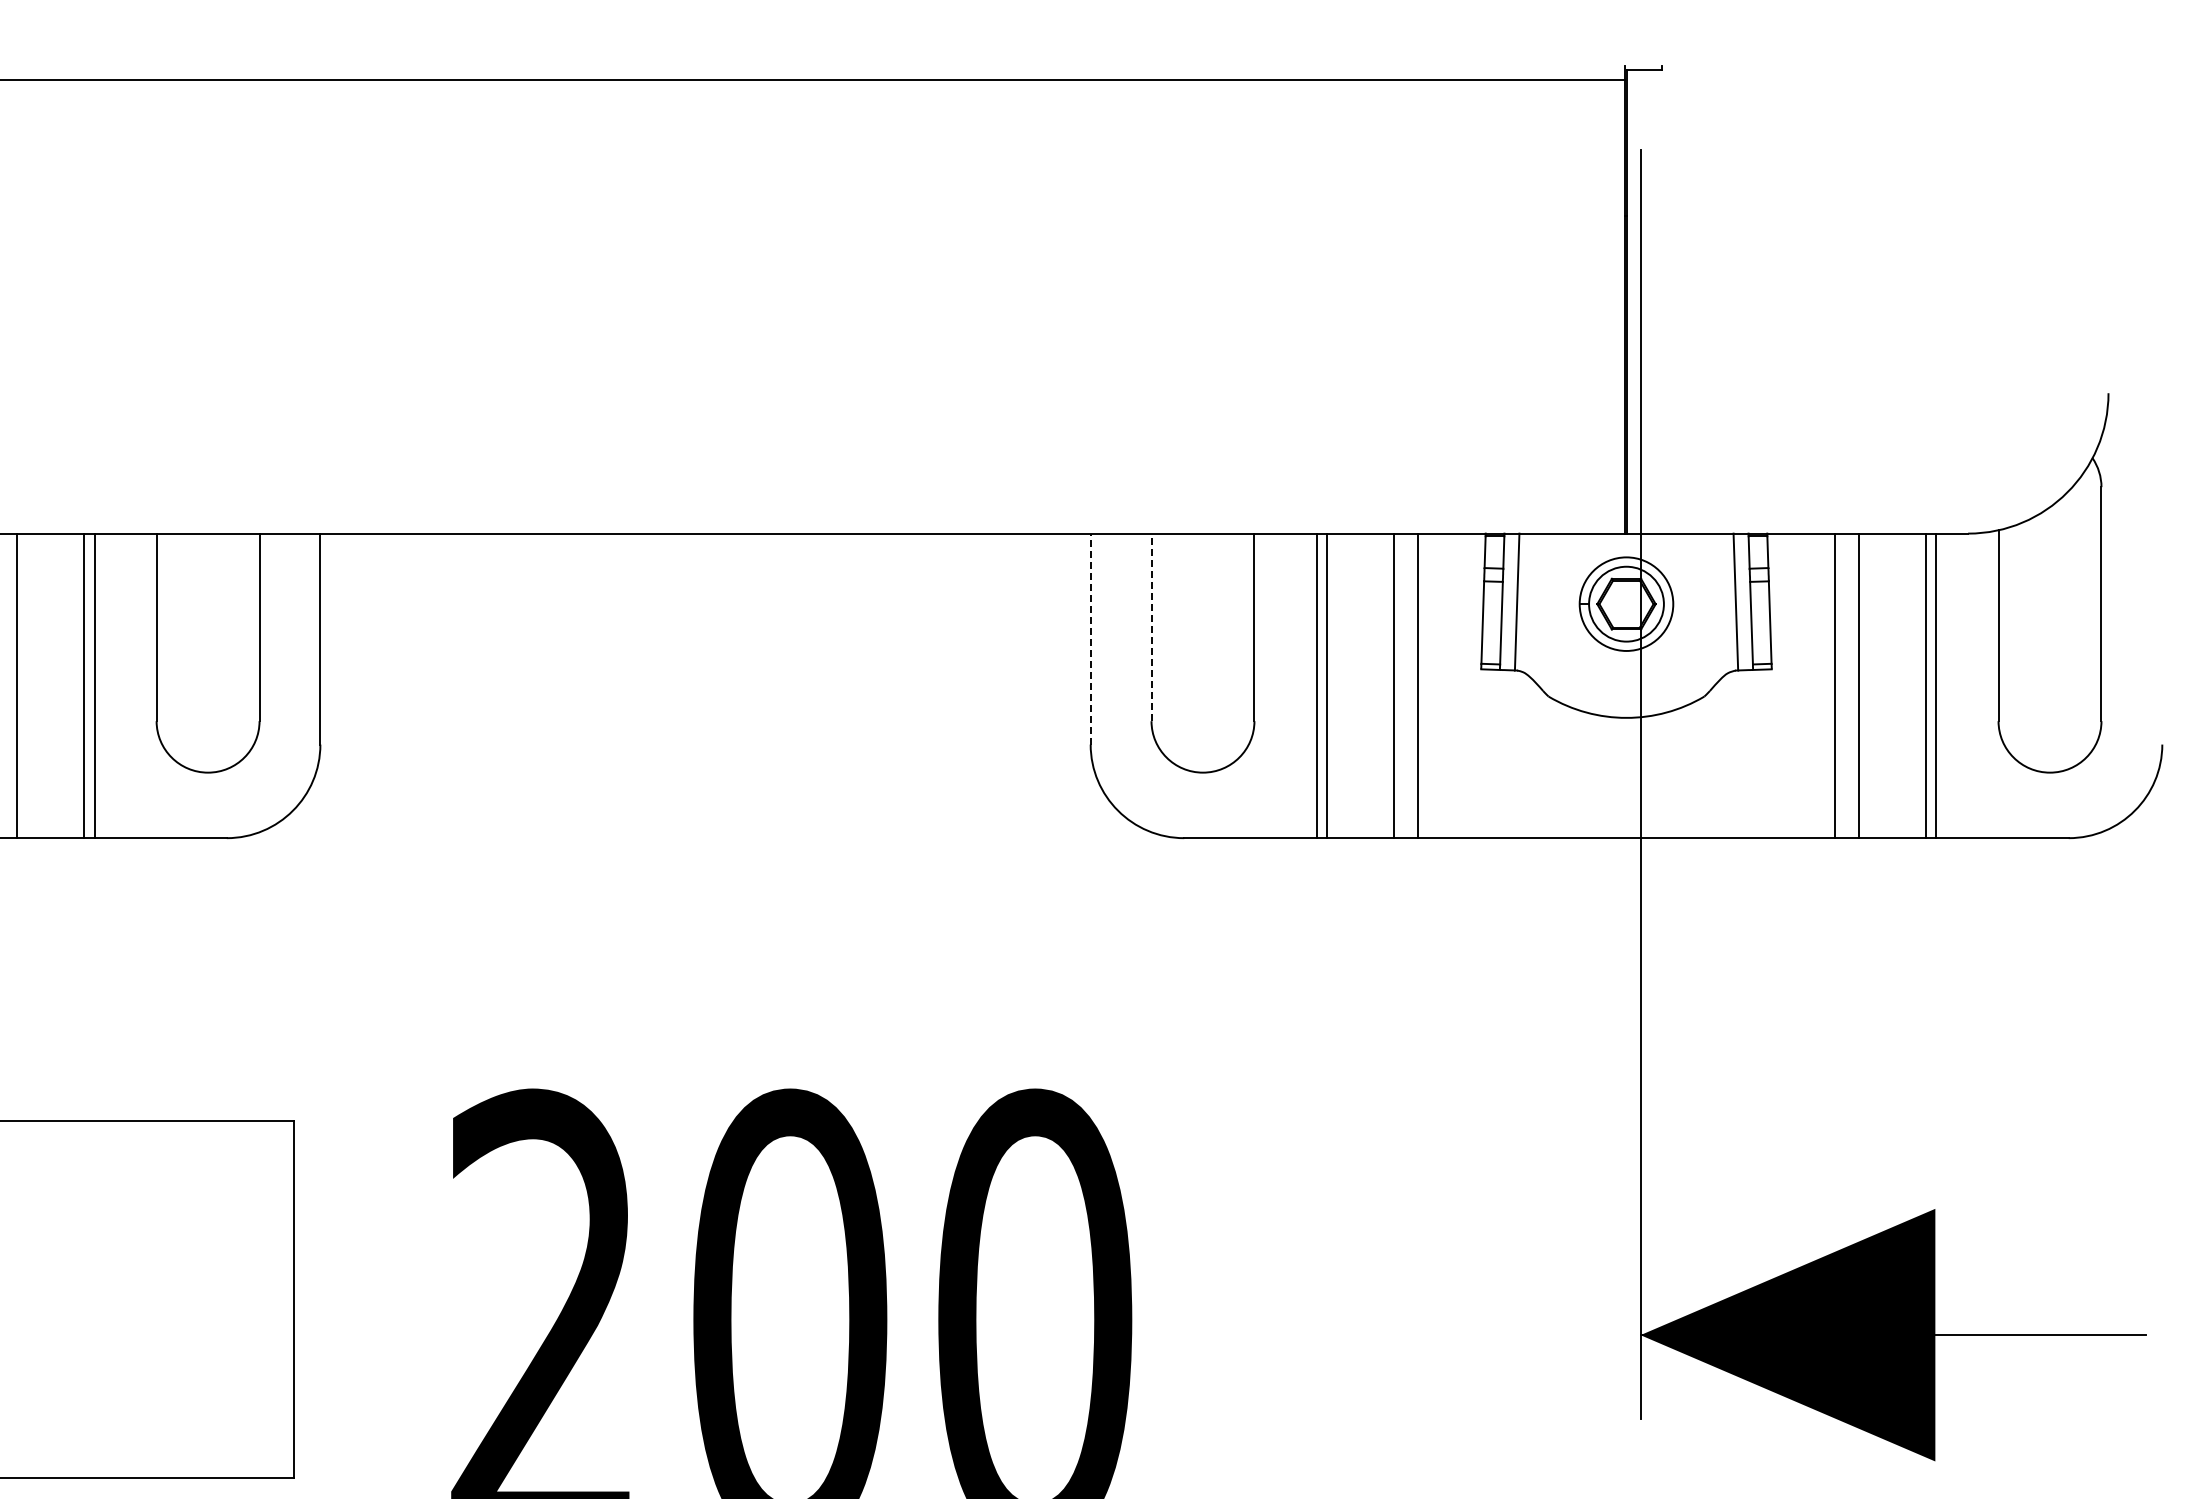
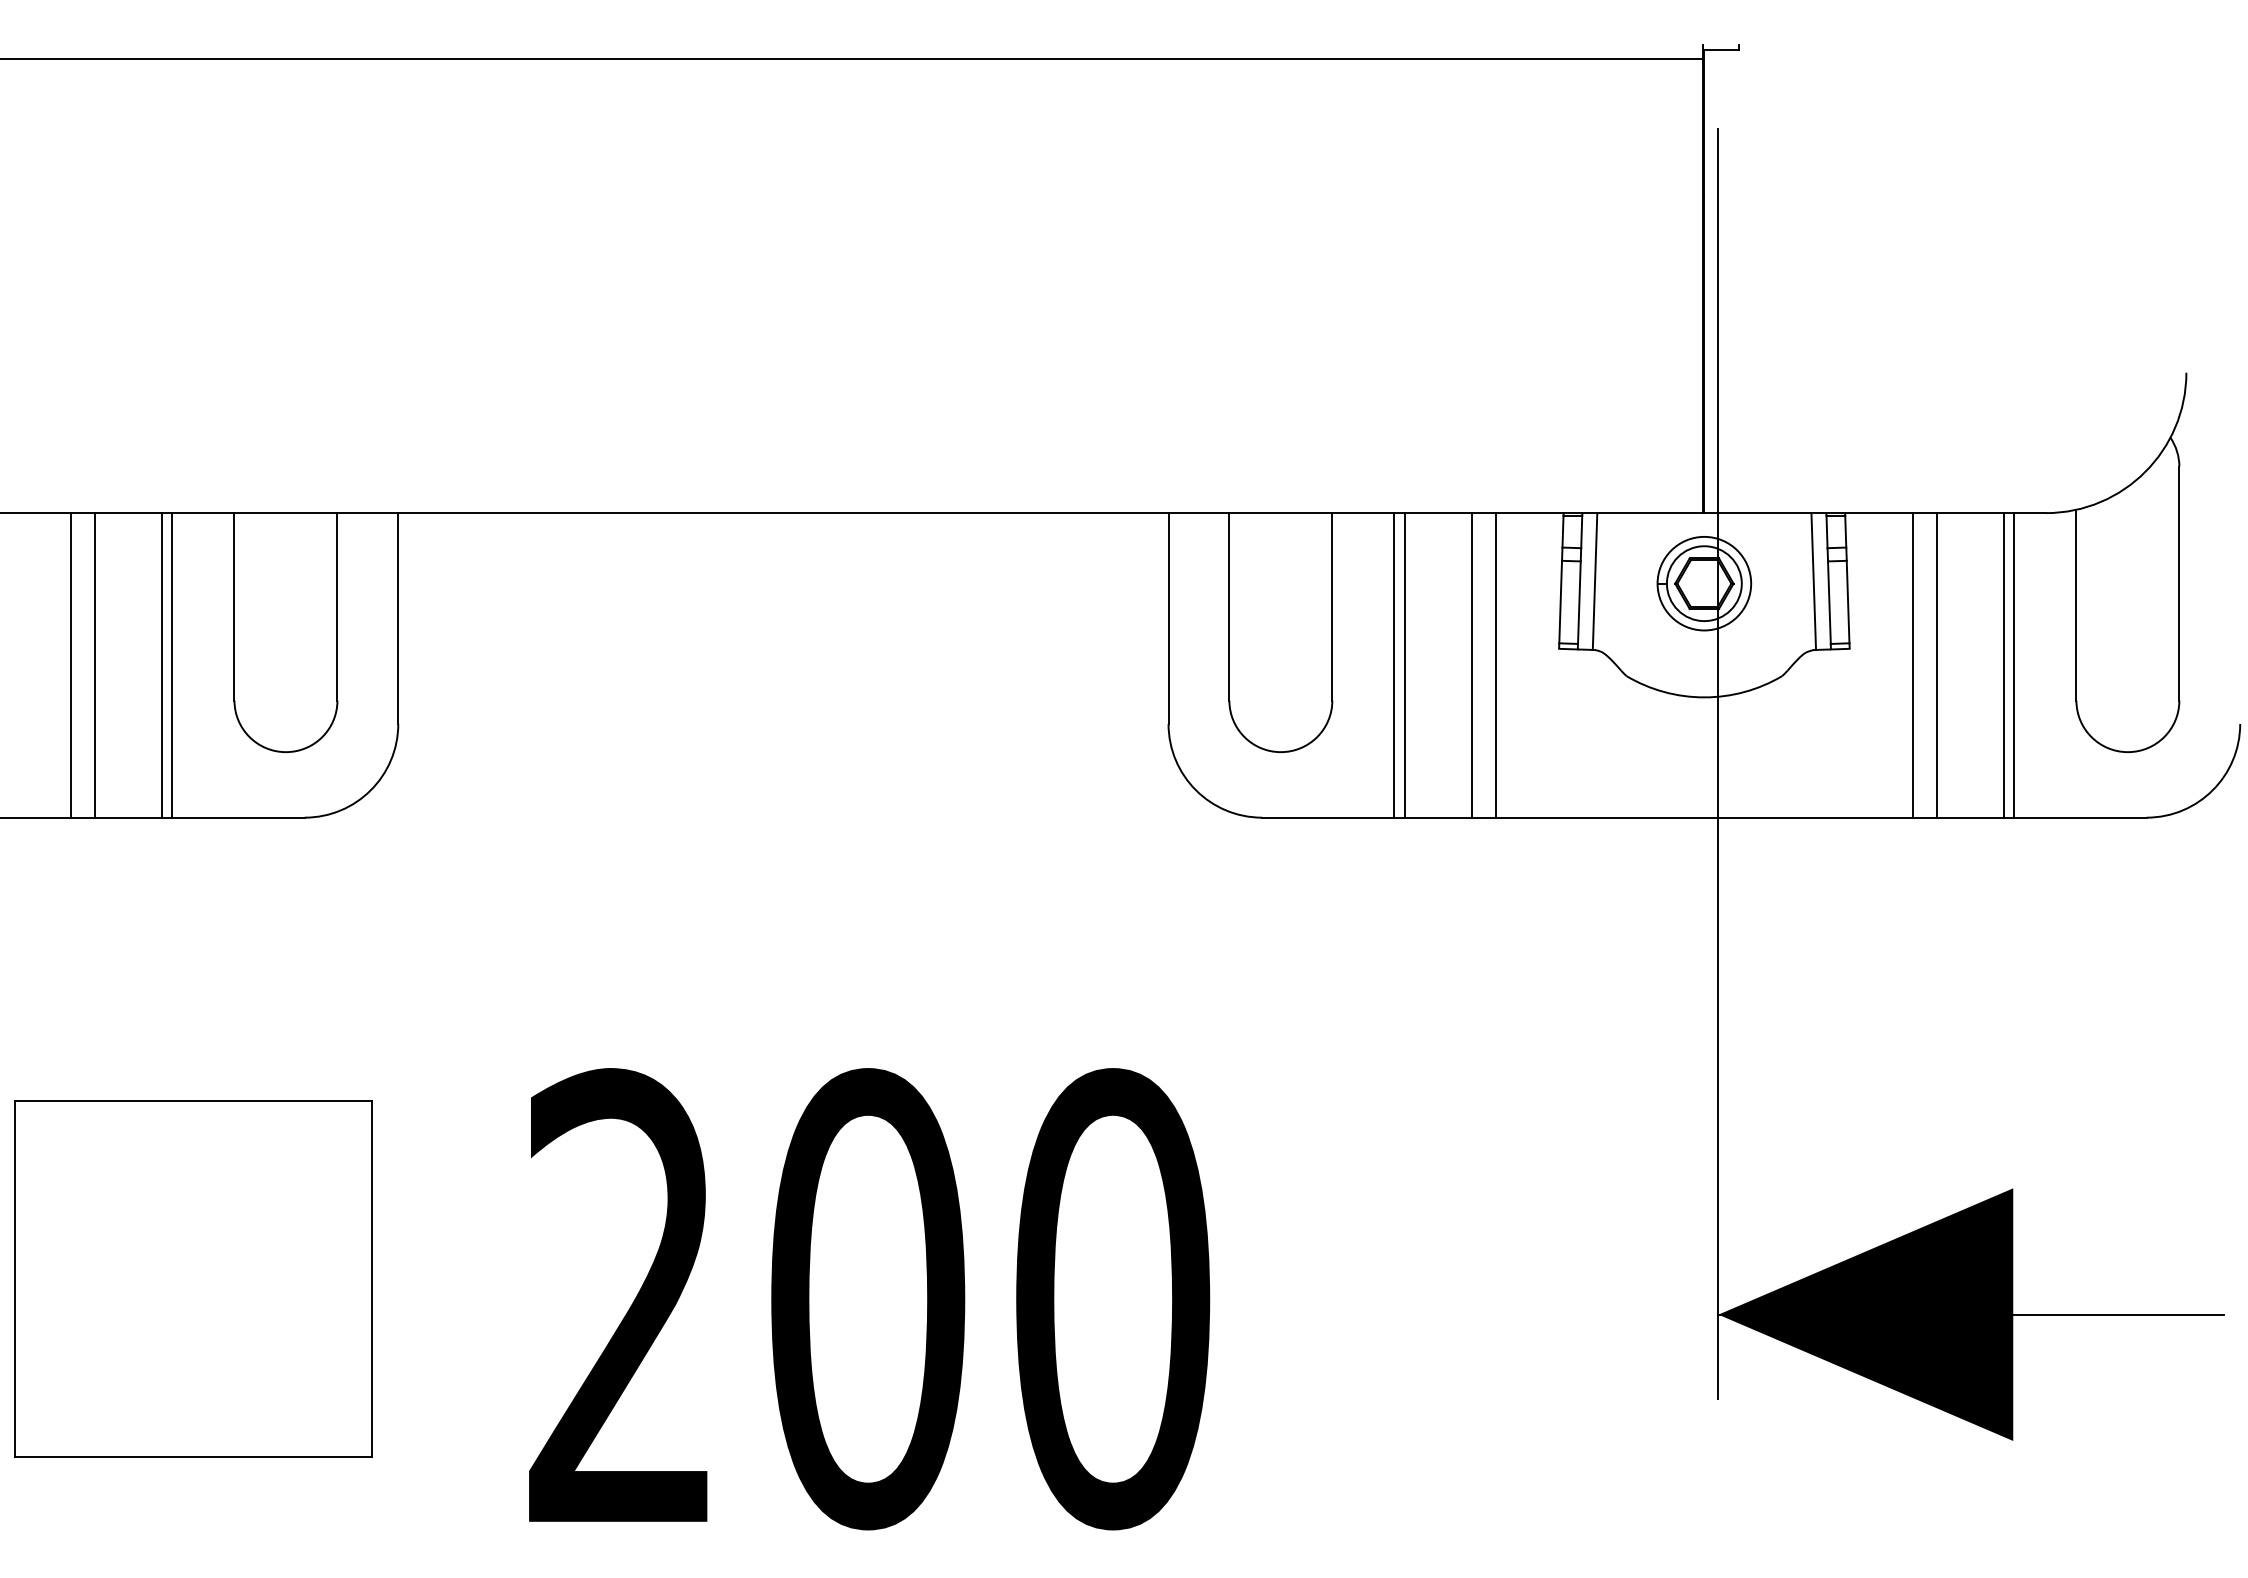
line: (1151, 627) -> (1229, 606), dashed -> solid
line: (1090, 639) -> (1168, 618), dashed -> solid

